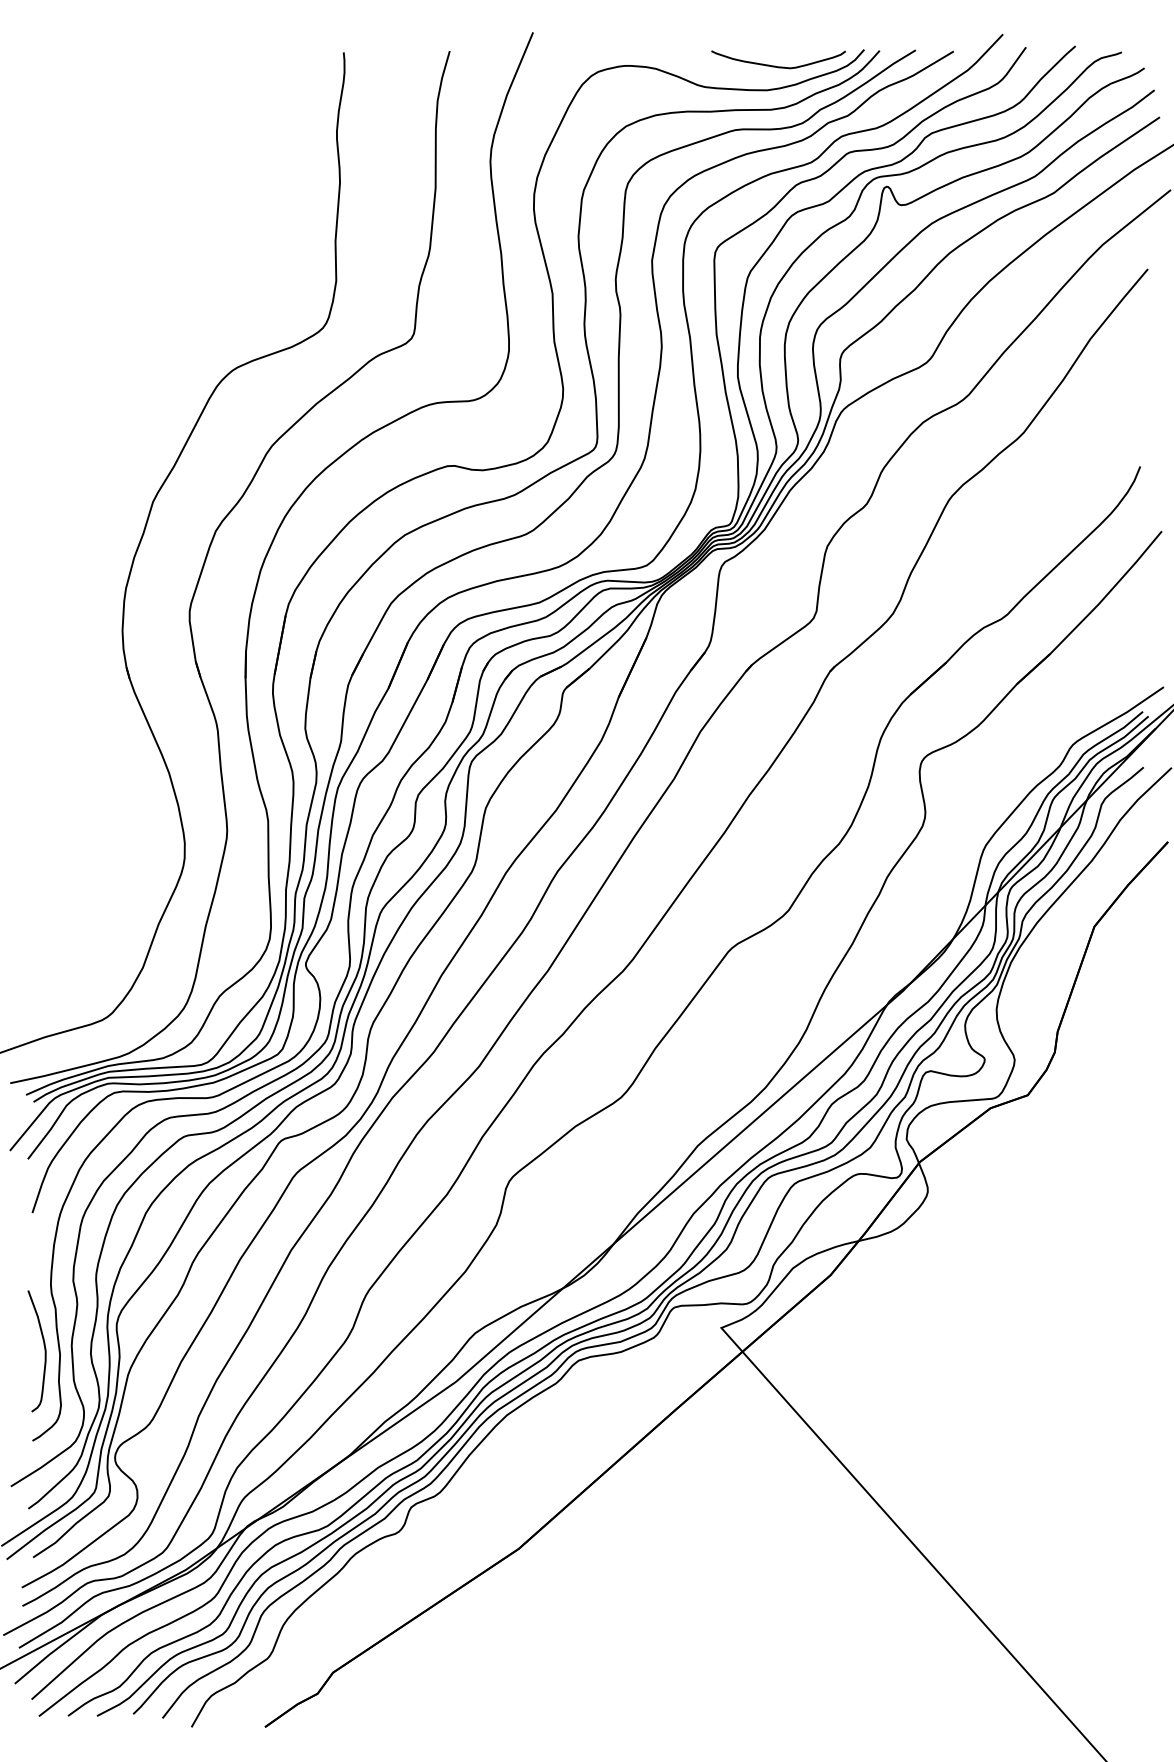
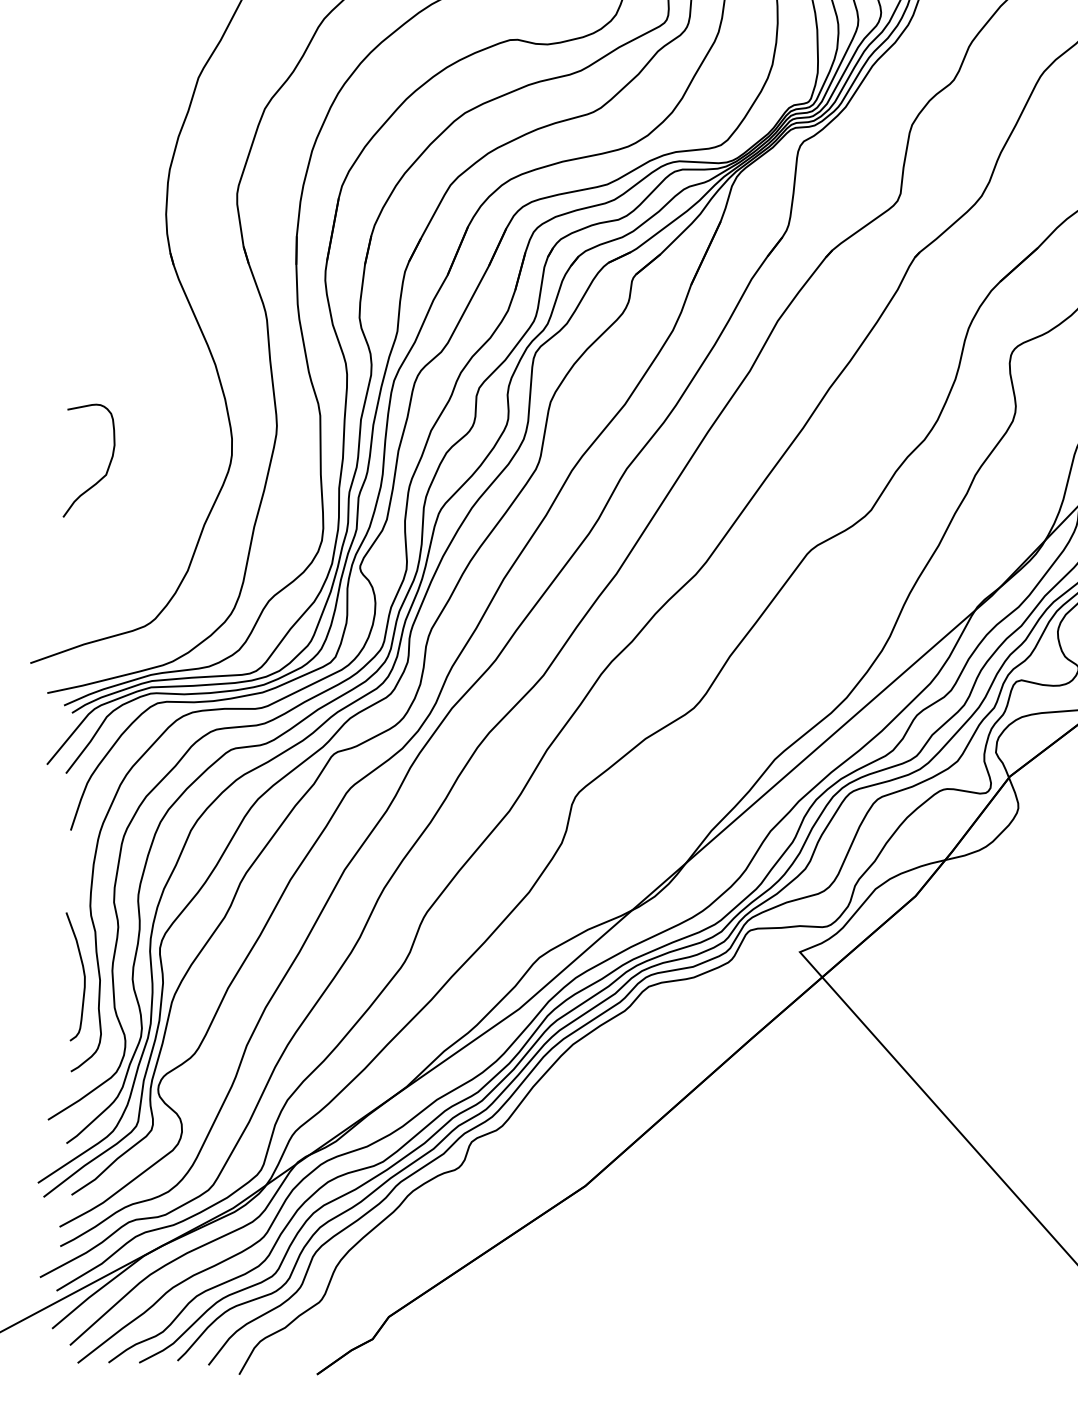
curve: (67, 868) -> (107, 465), added

